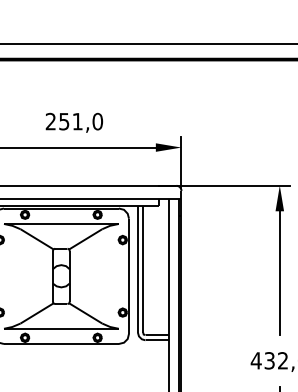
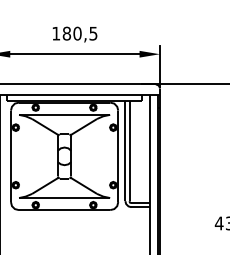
text: (74, 121) -> (75, 33), 251,0 -> 180,5

